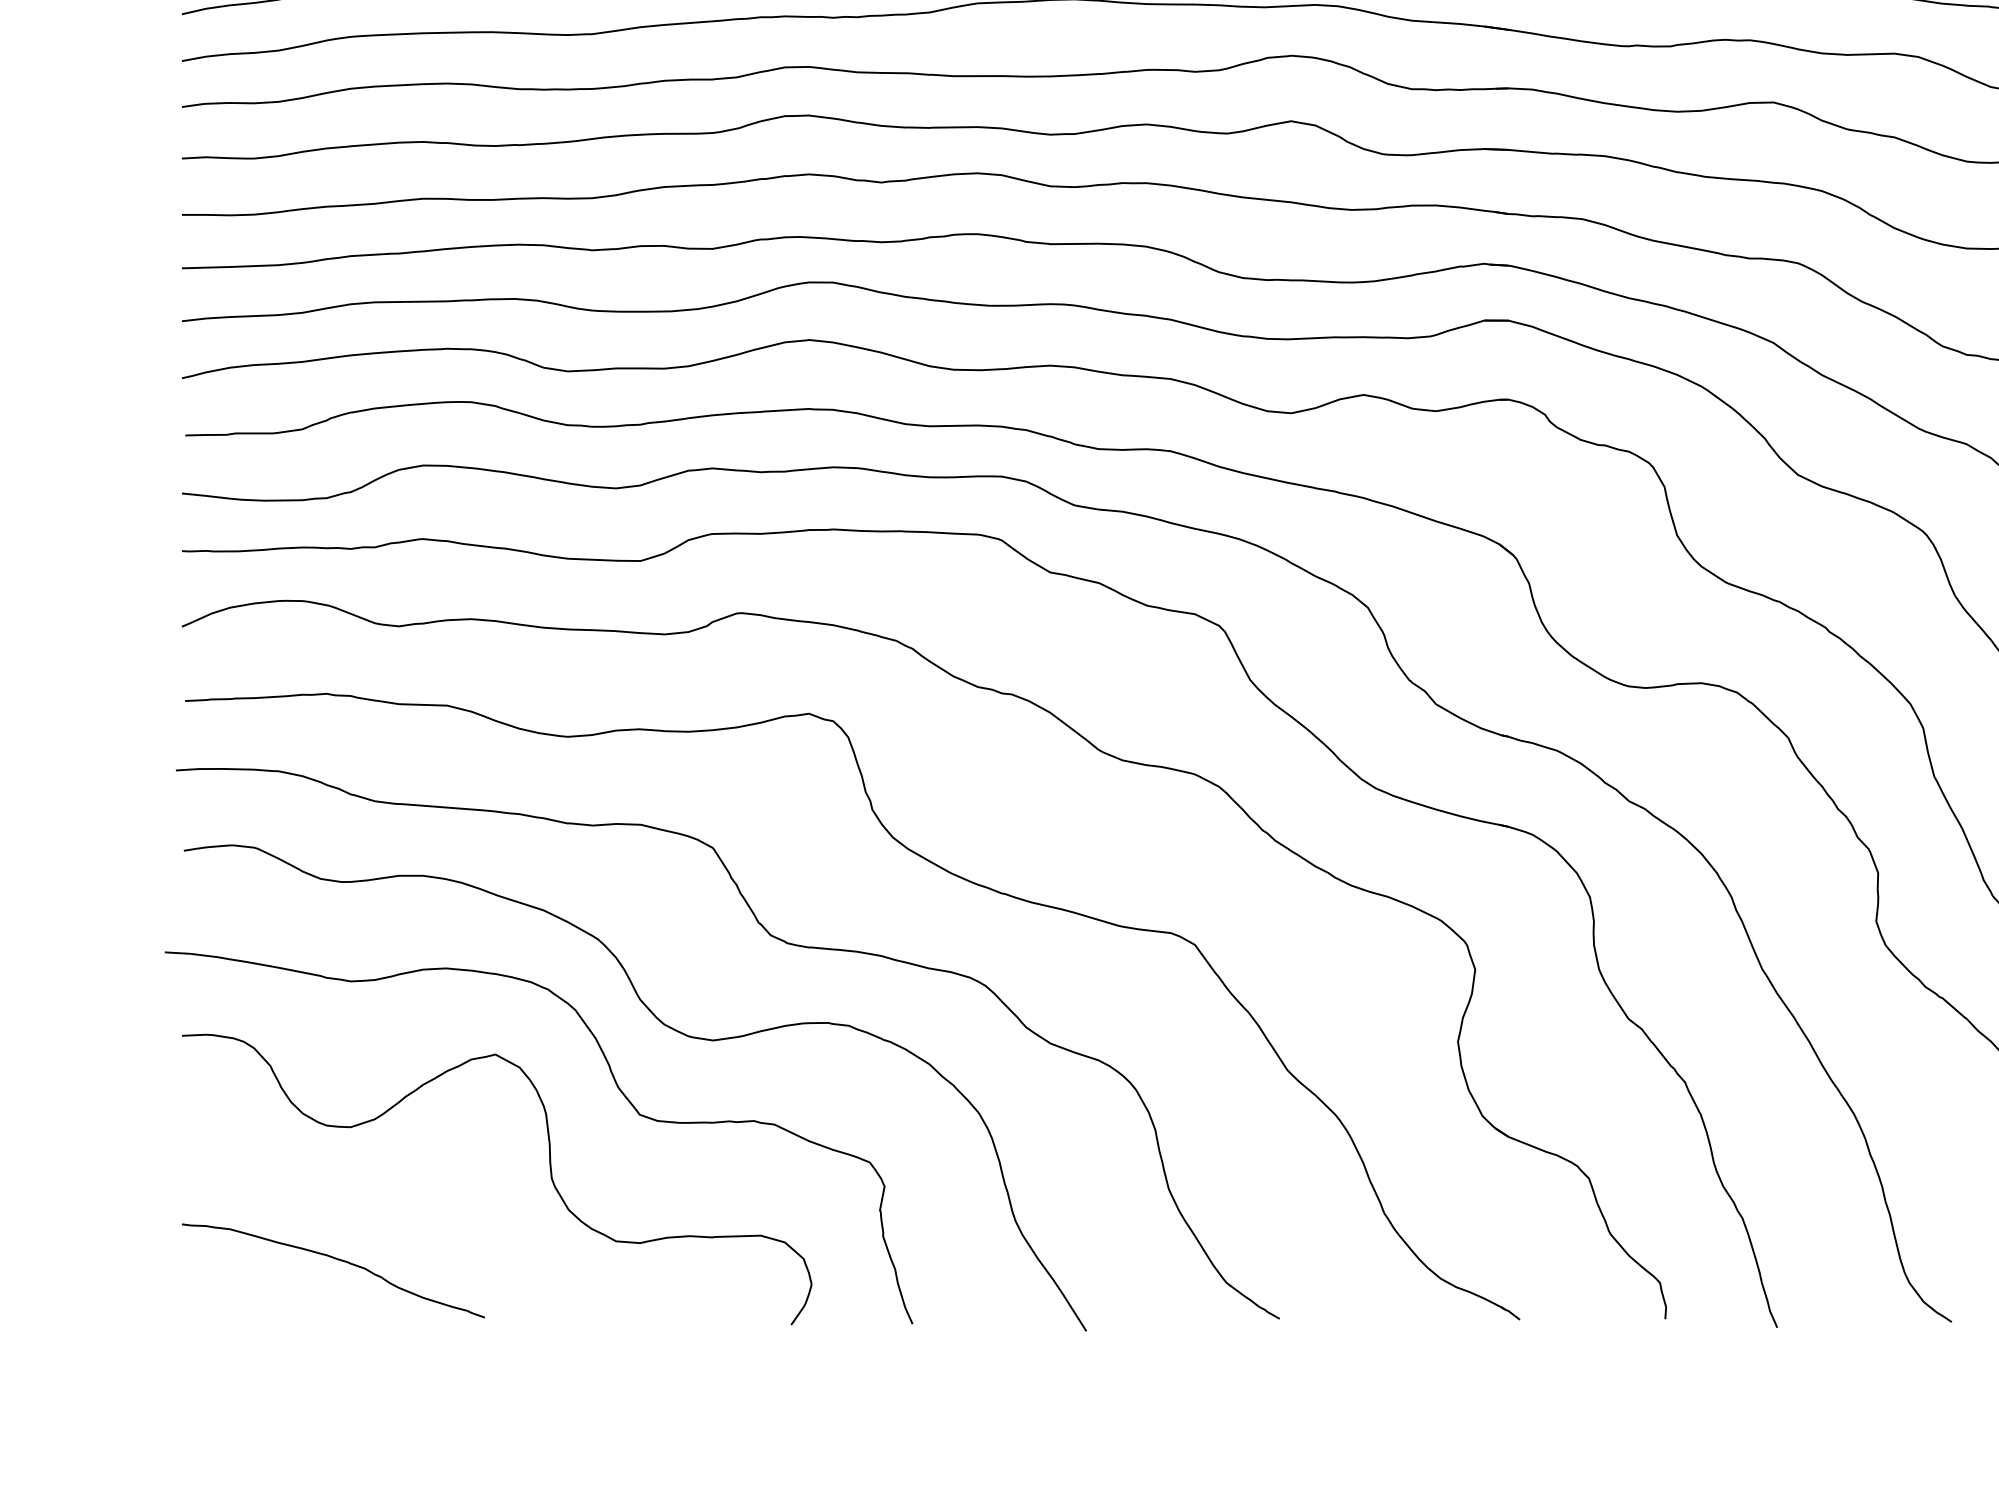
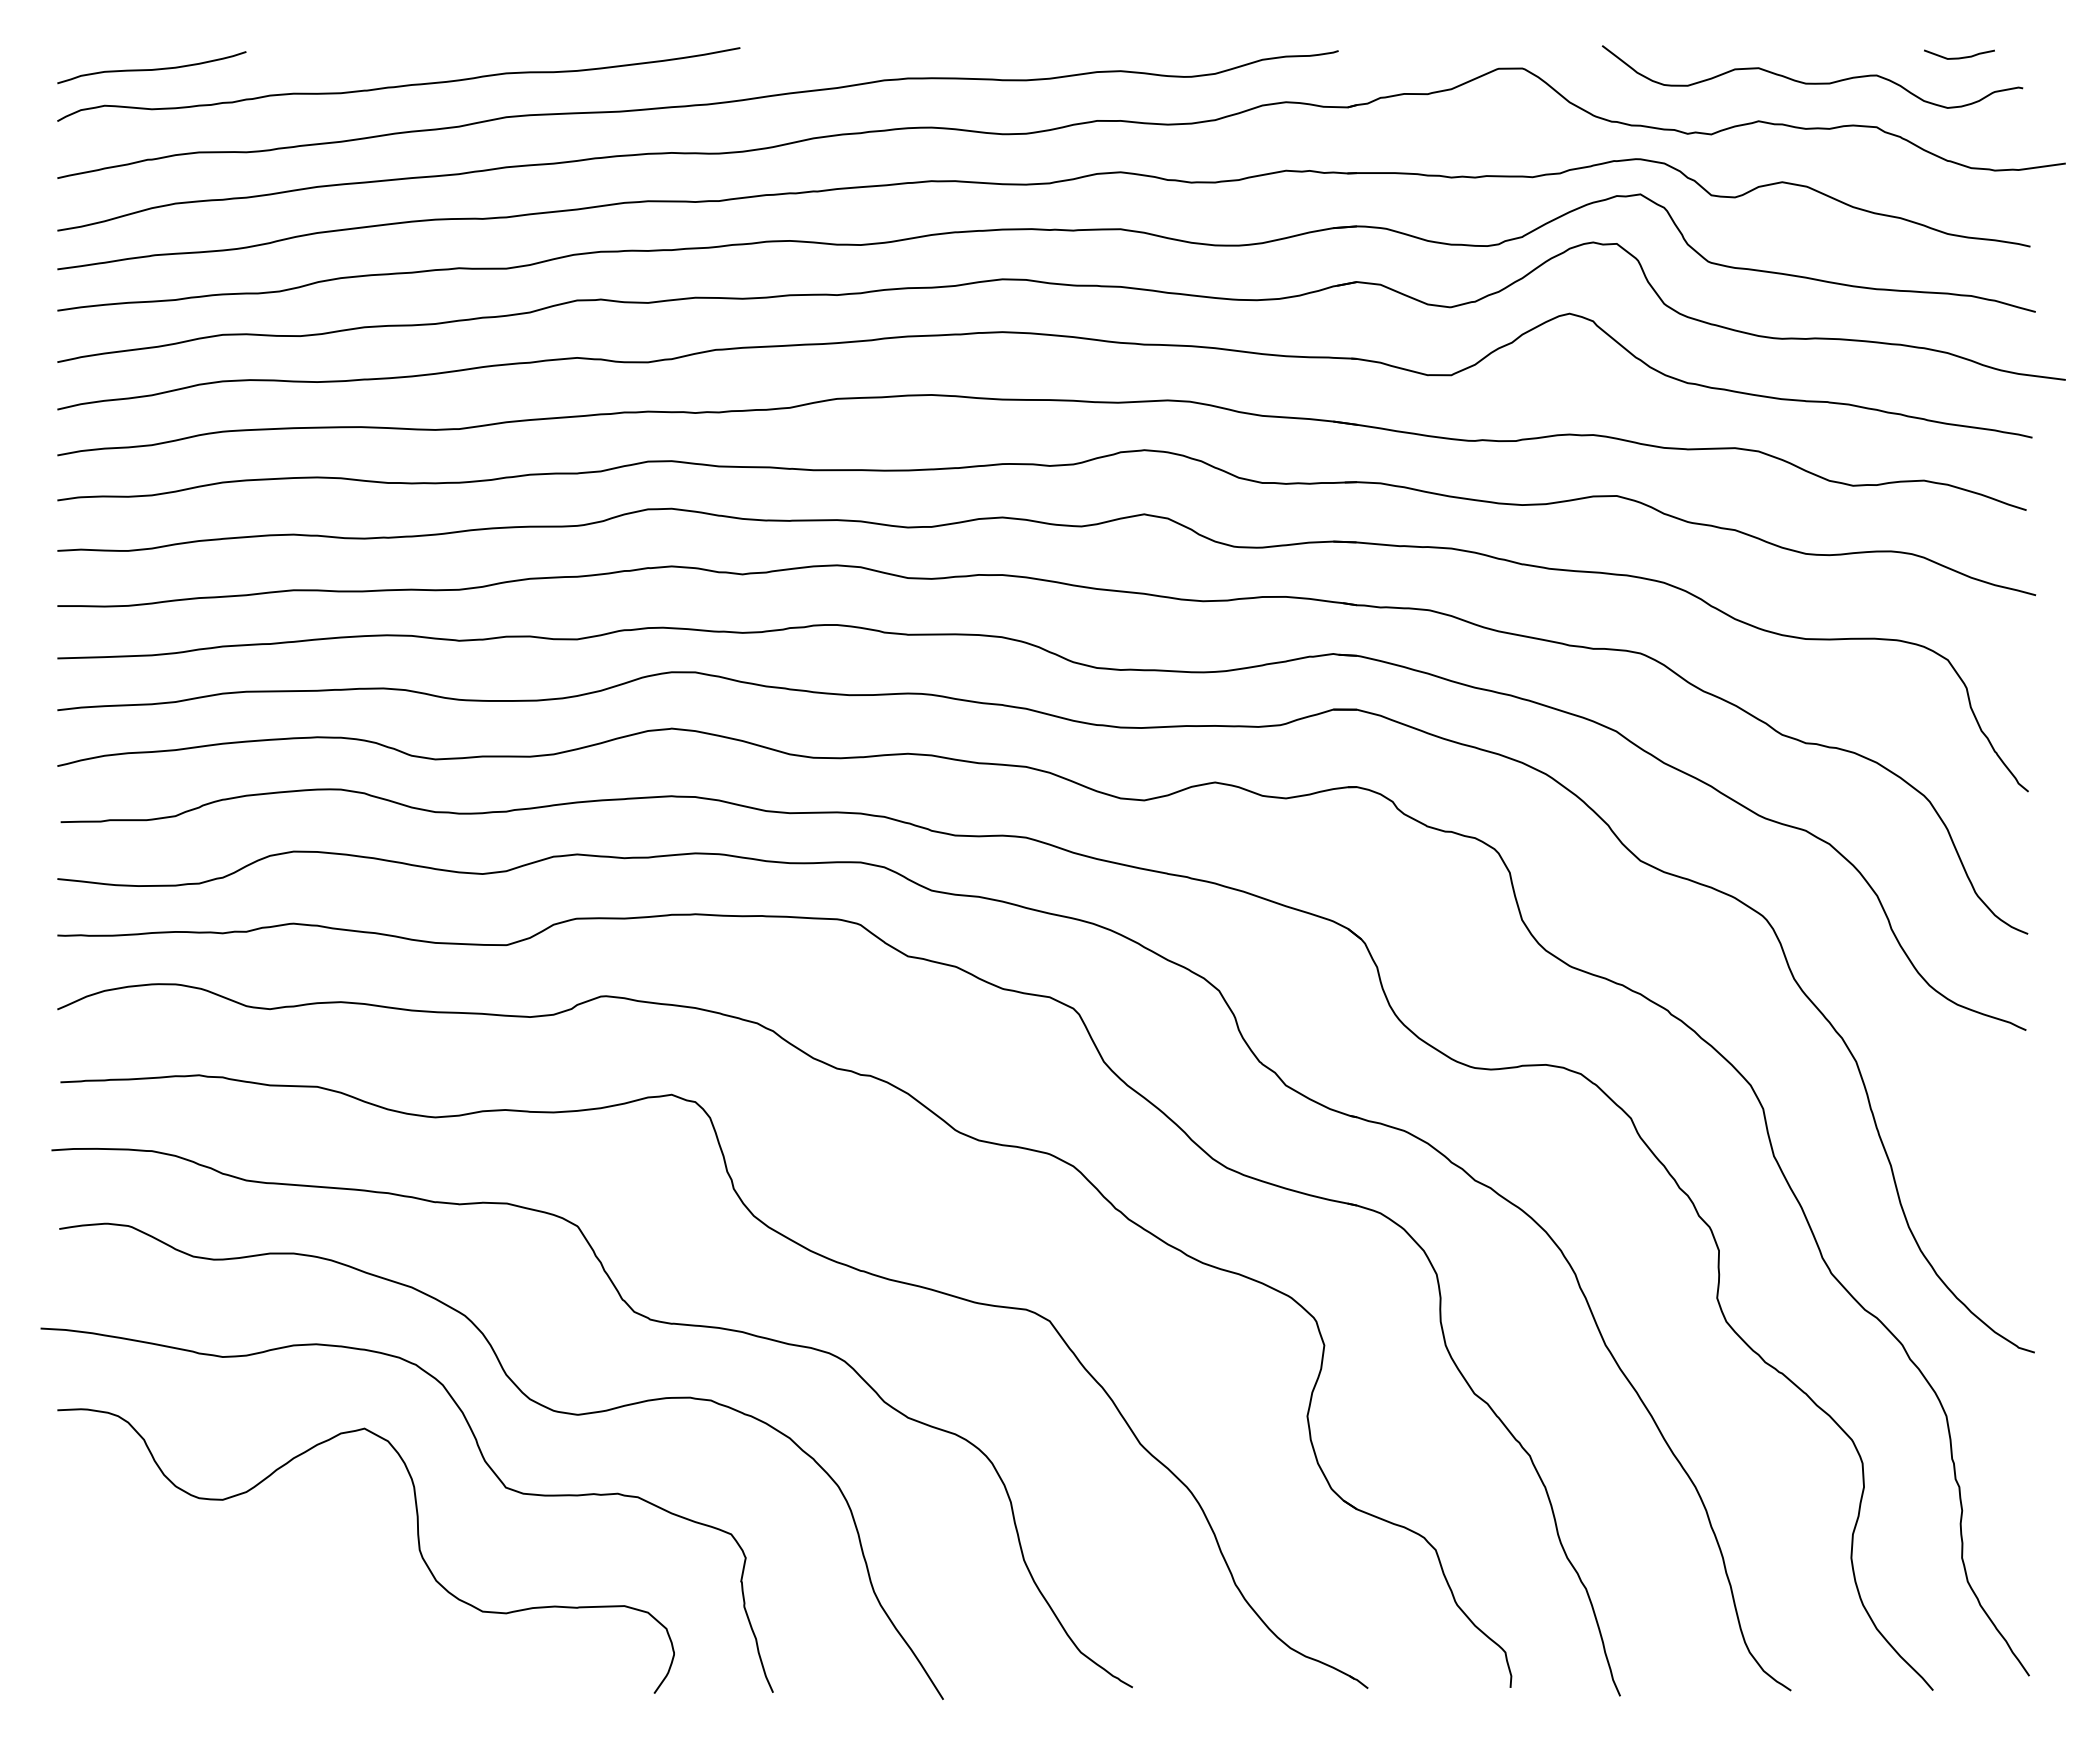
curve: (335, 1259) -> (207, 1629), removed

